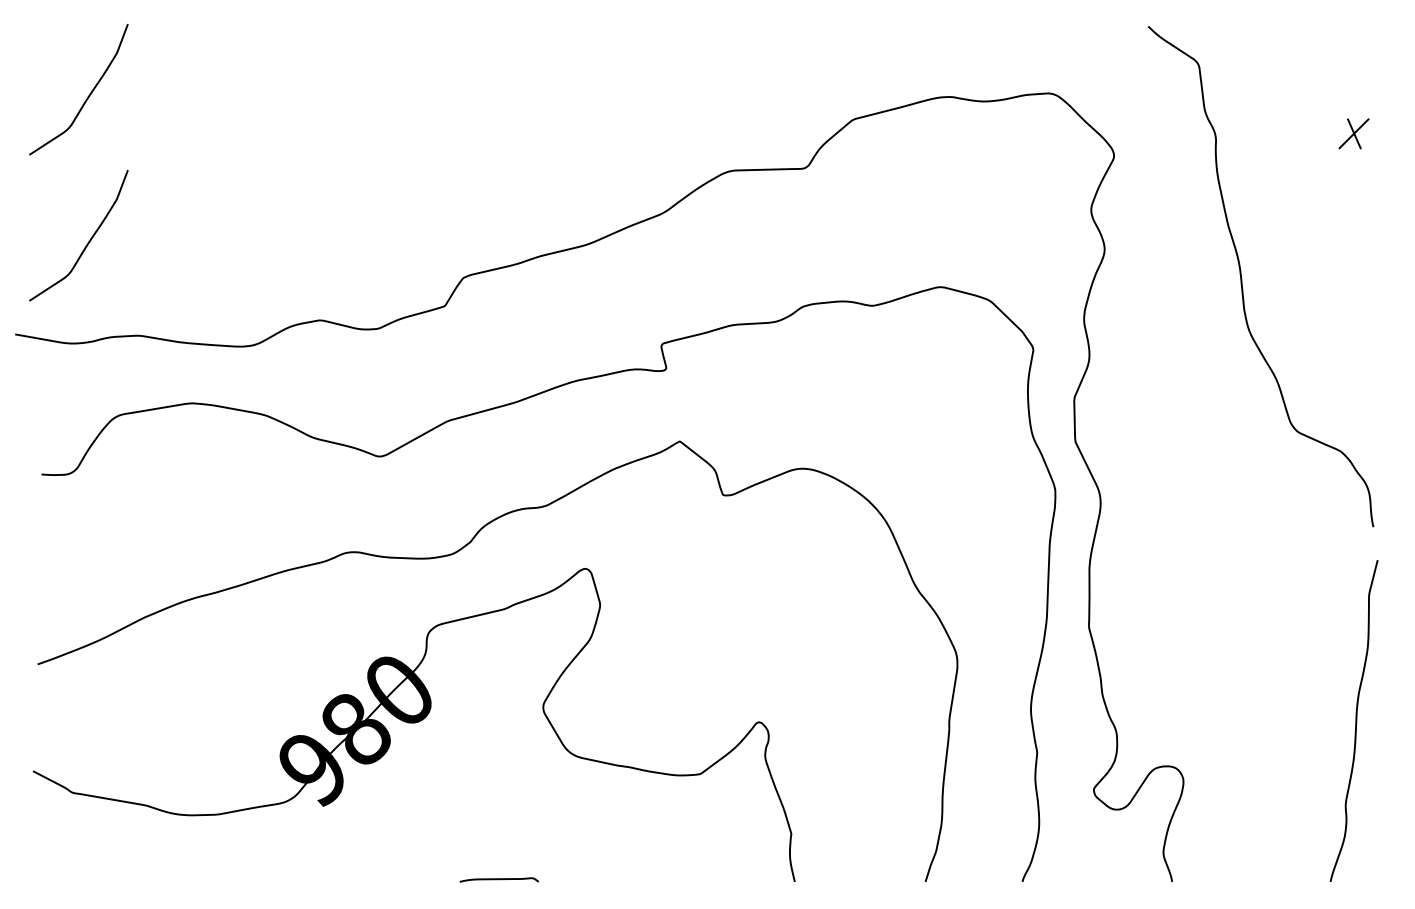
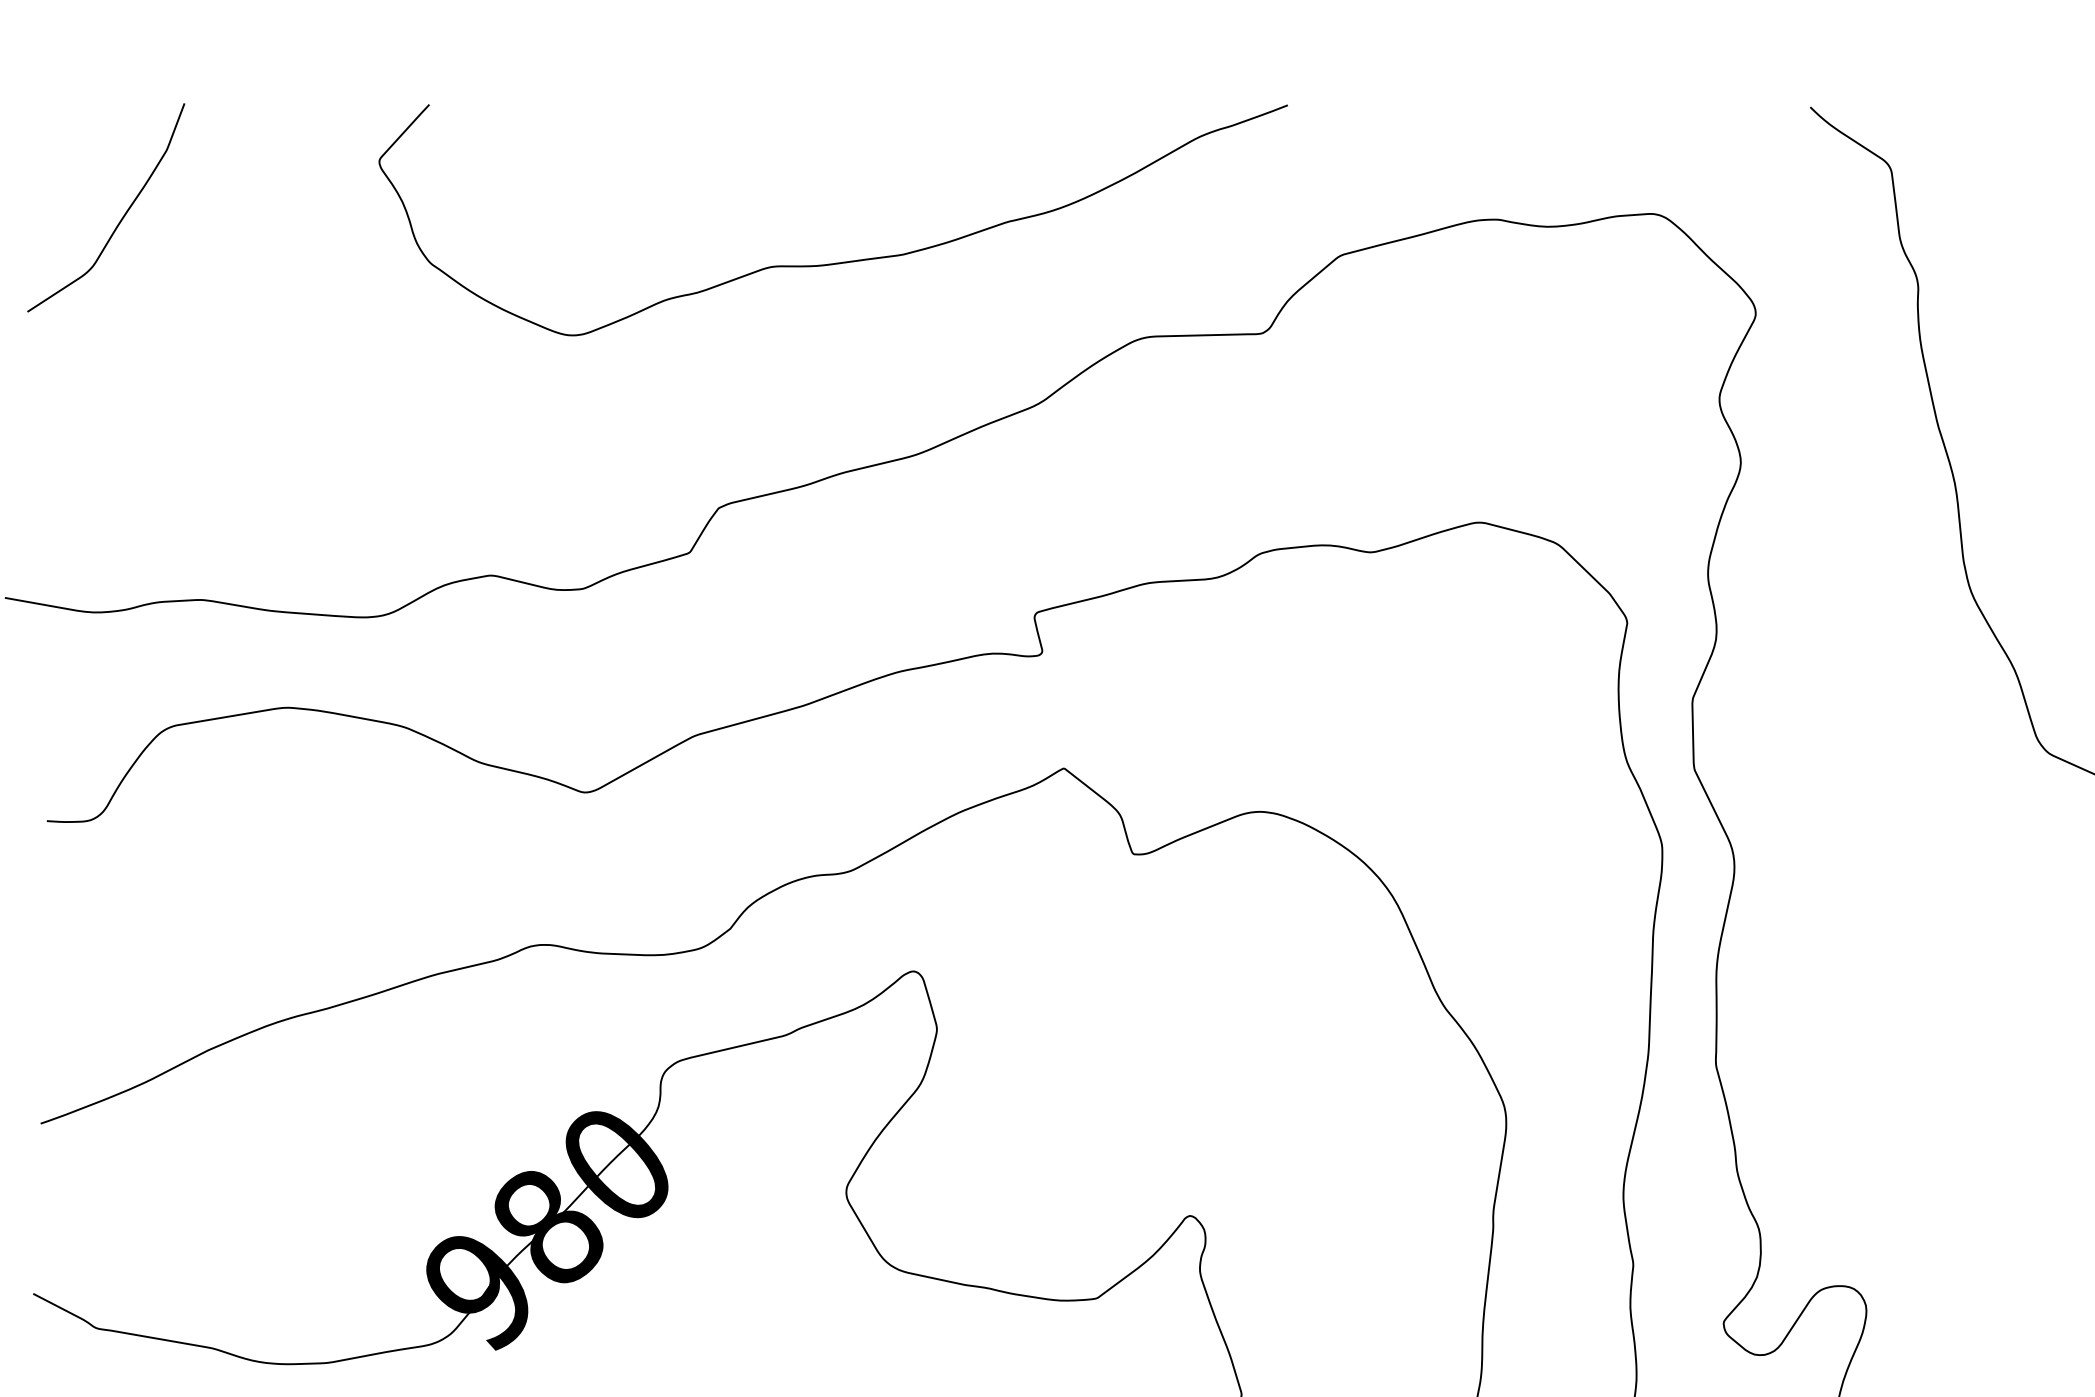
curve: (535, 123) -> (833, 261), added
curve: (87, 242) -> (120, 451), removed

